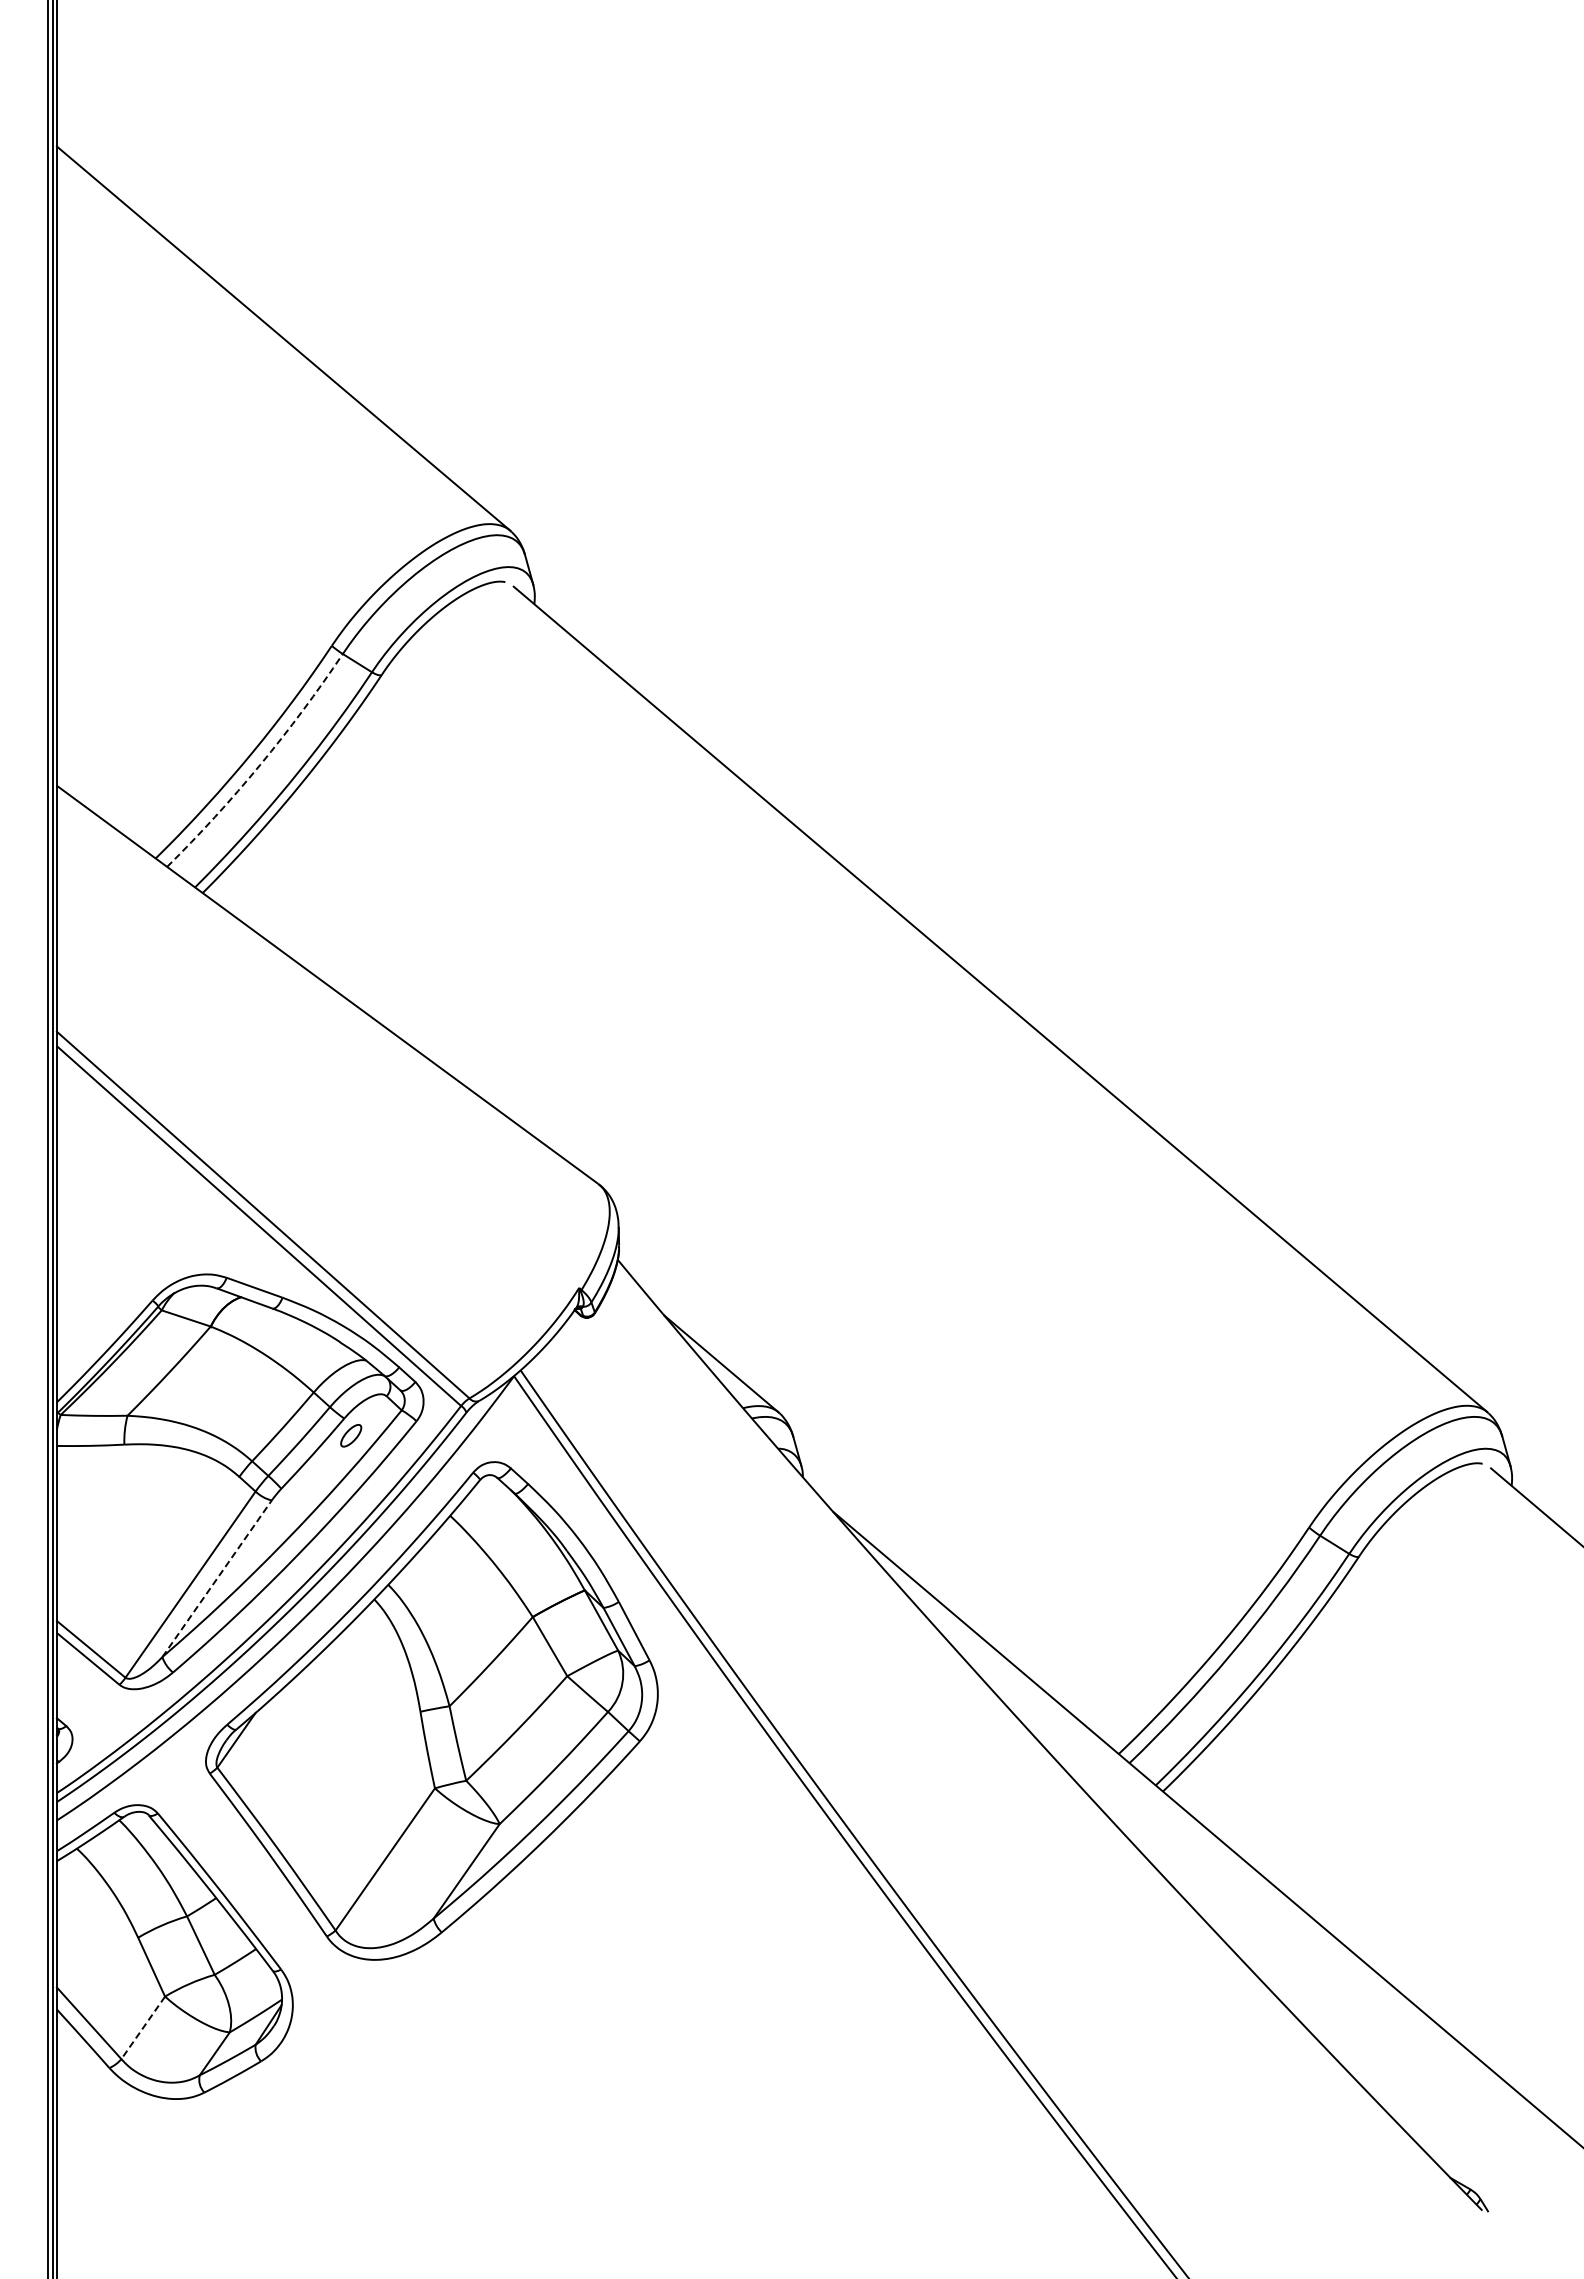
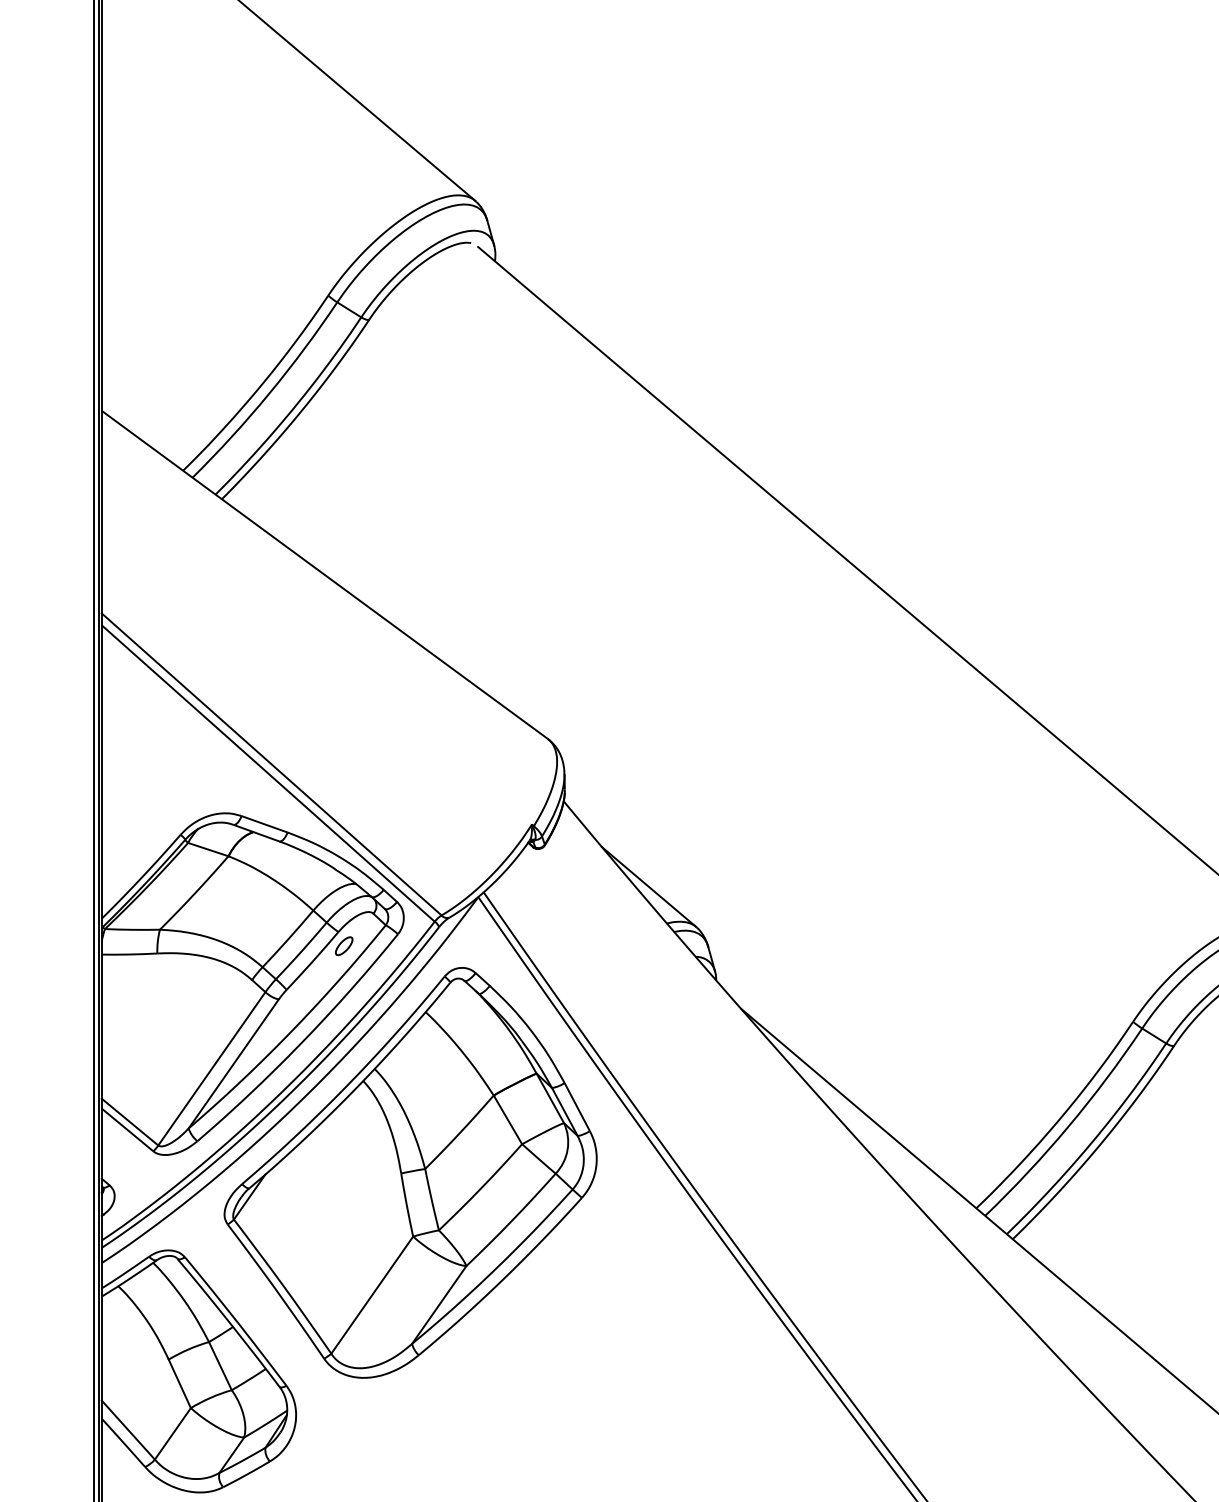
arc: (260, 764) -> (269, 393), dashed -> solid
line: (217, 1578) -> (234, 1063), dashed -> solid
line: (142, 2028) -> (172, 1434), dashed -> solid

